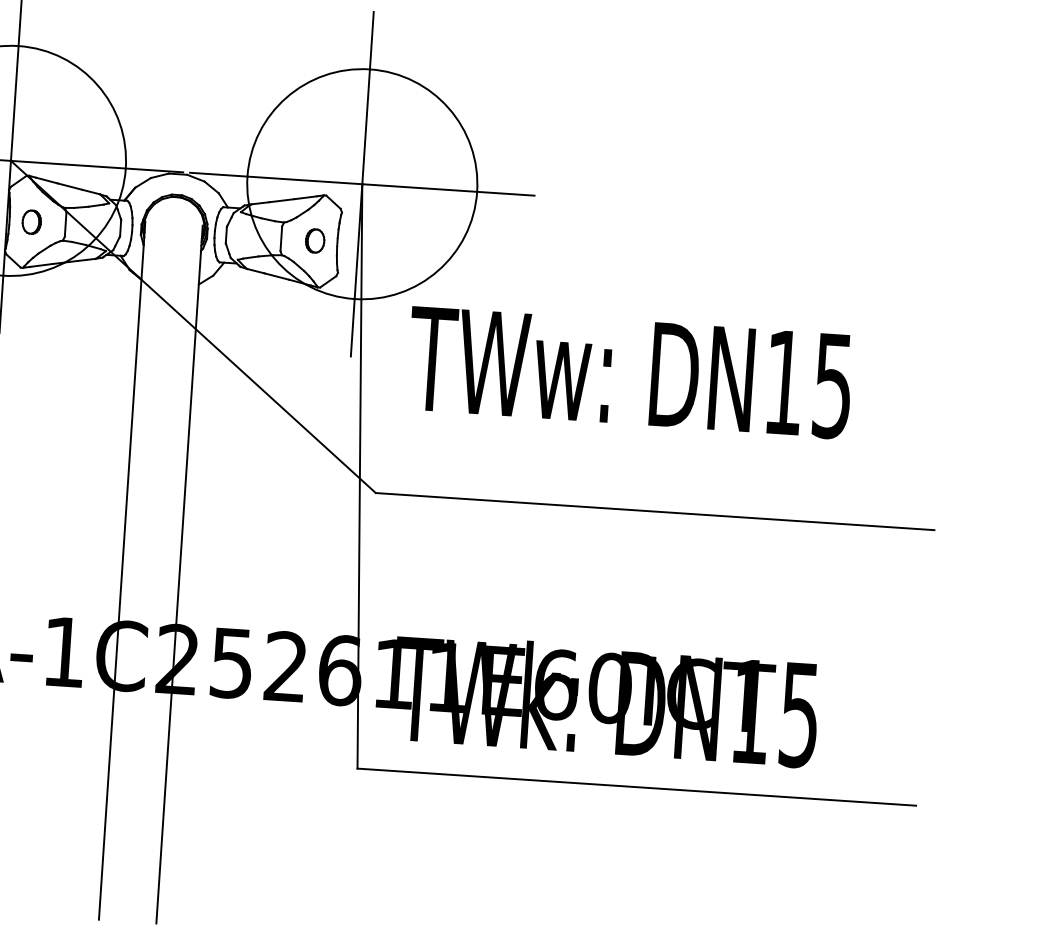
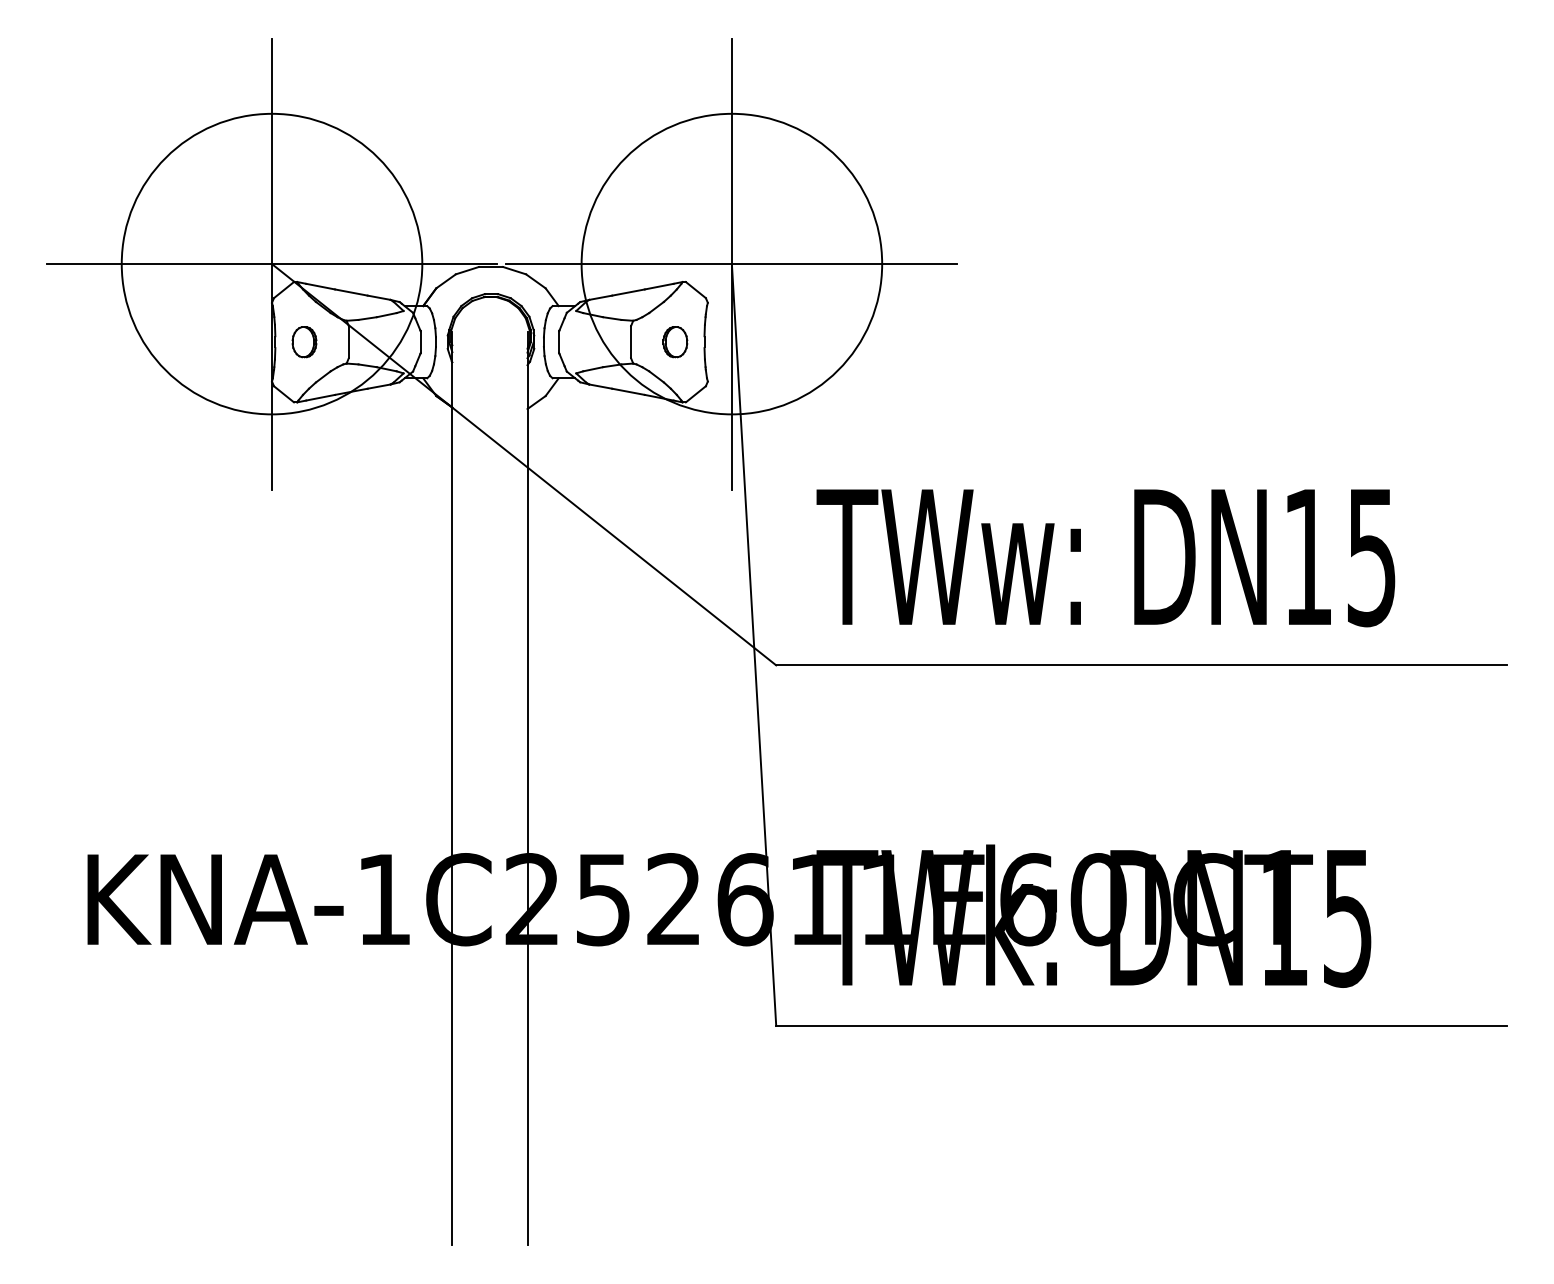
text: (629, 373) -> (1105, 558), moved

